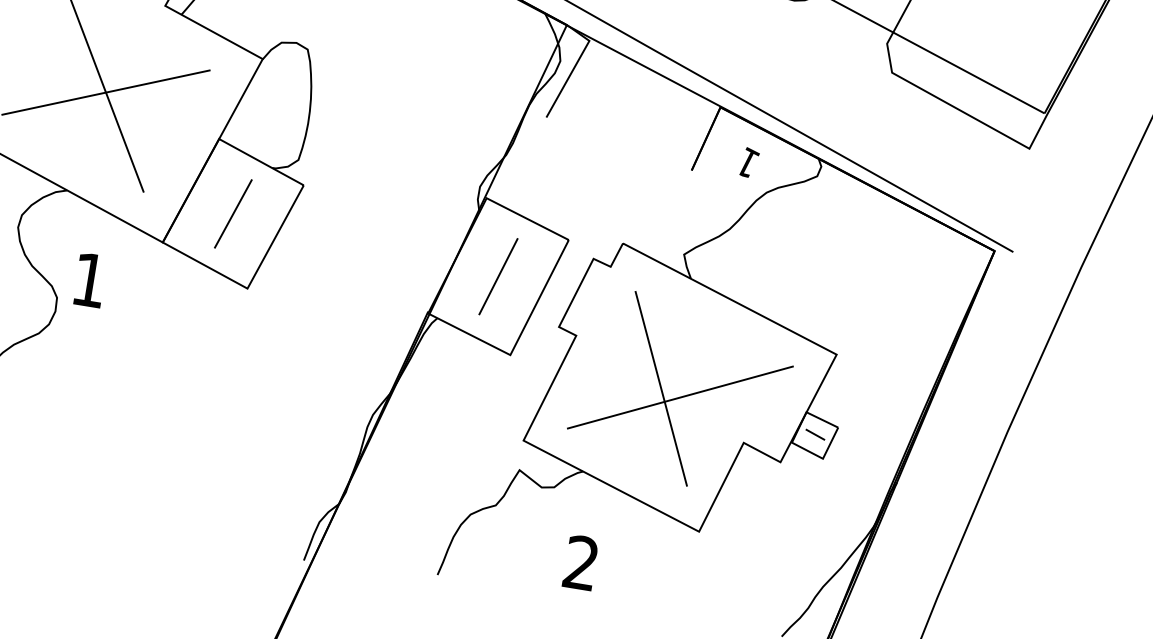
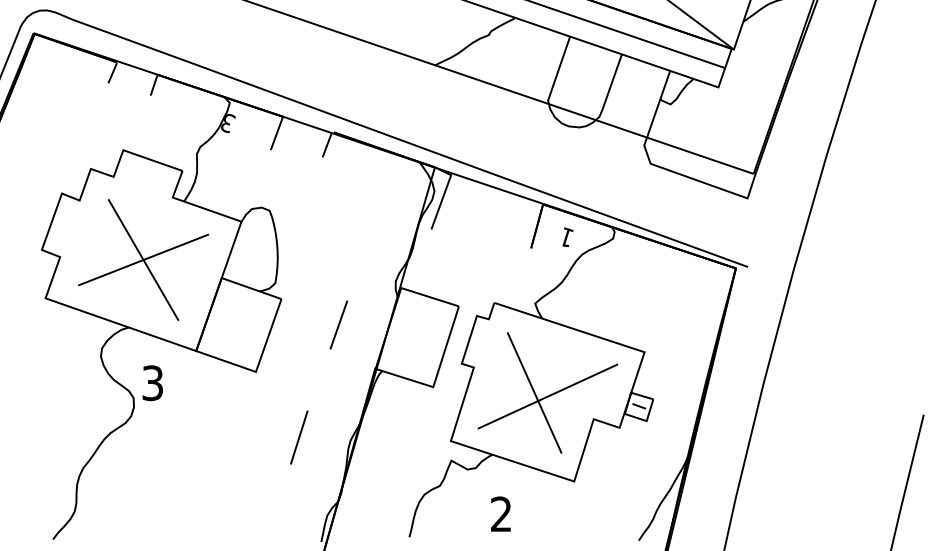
line: (232, 212) -> (338, 324), moved
line: (498, 276) -> (299, 437), moved
text: (89, 280) -> (152, 383), 1 -> 3

